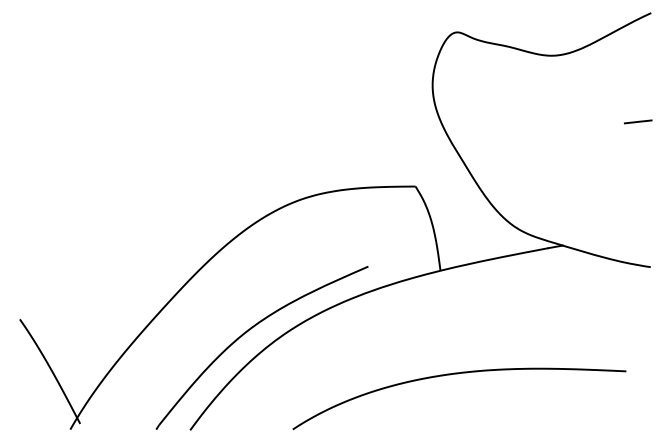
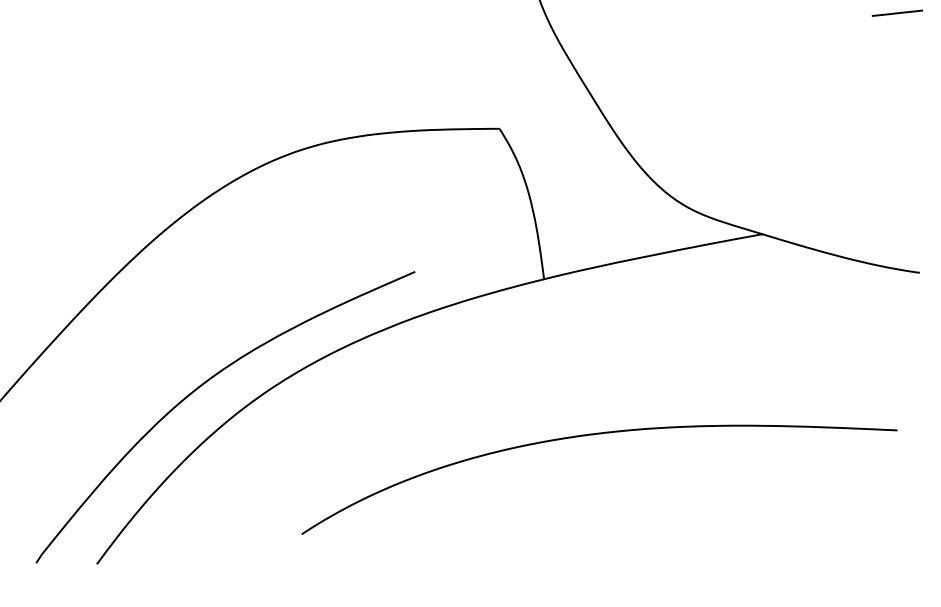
curve: (458, 374) -> (597, 436), moved

